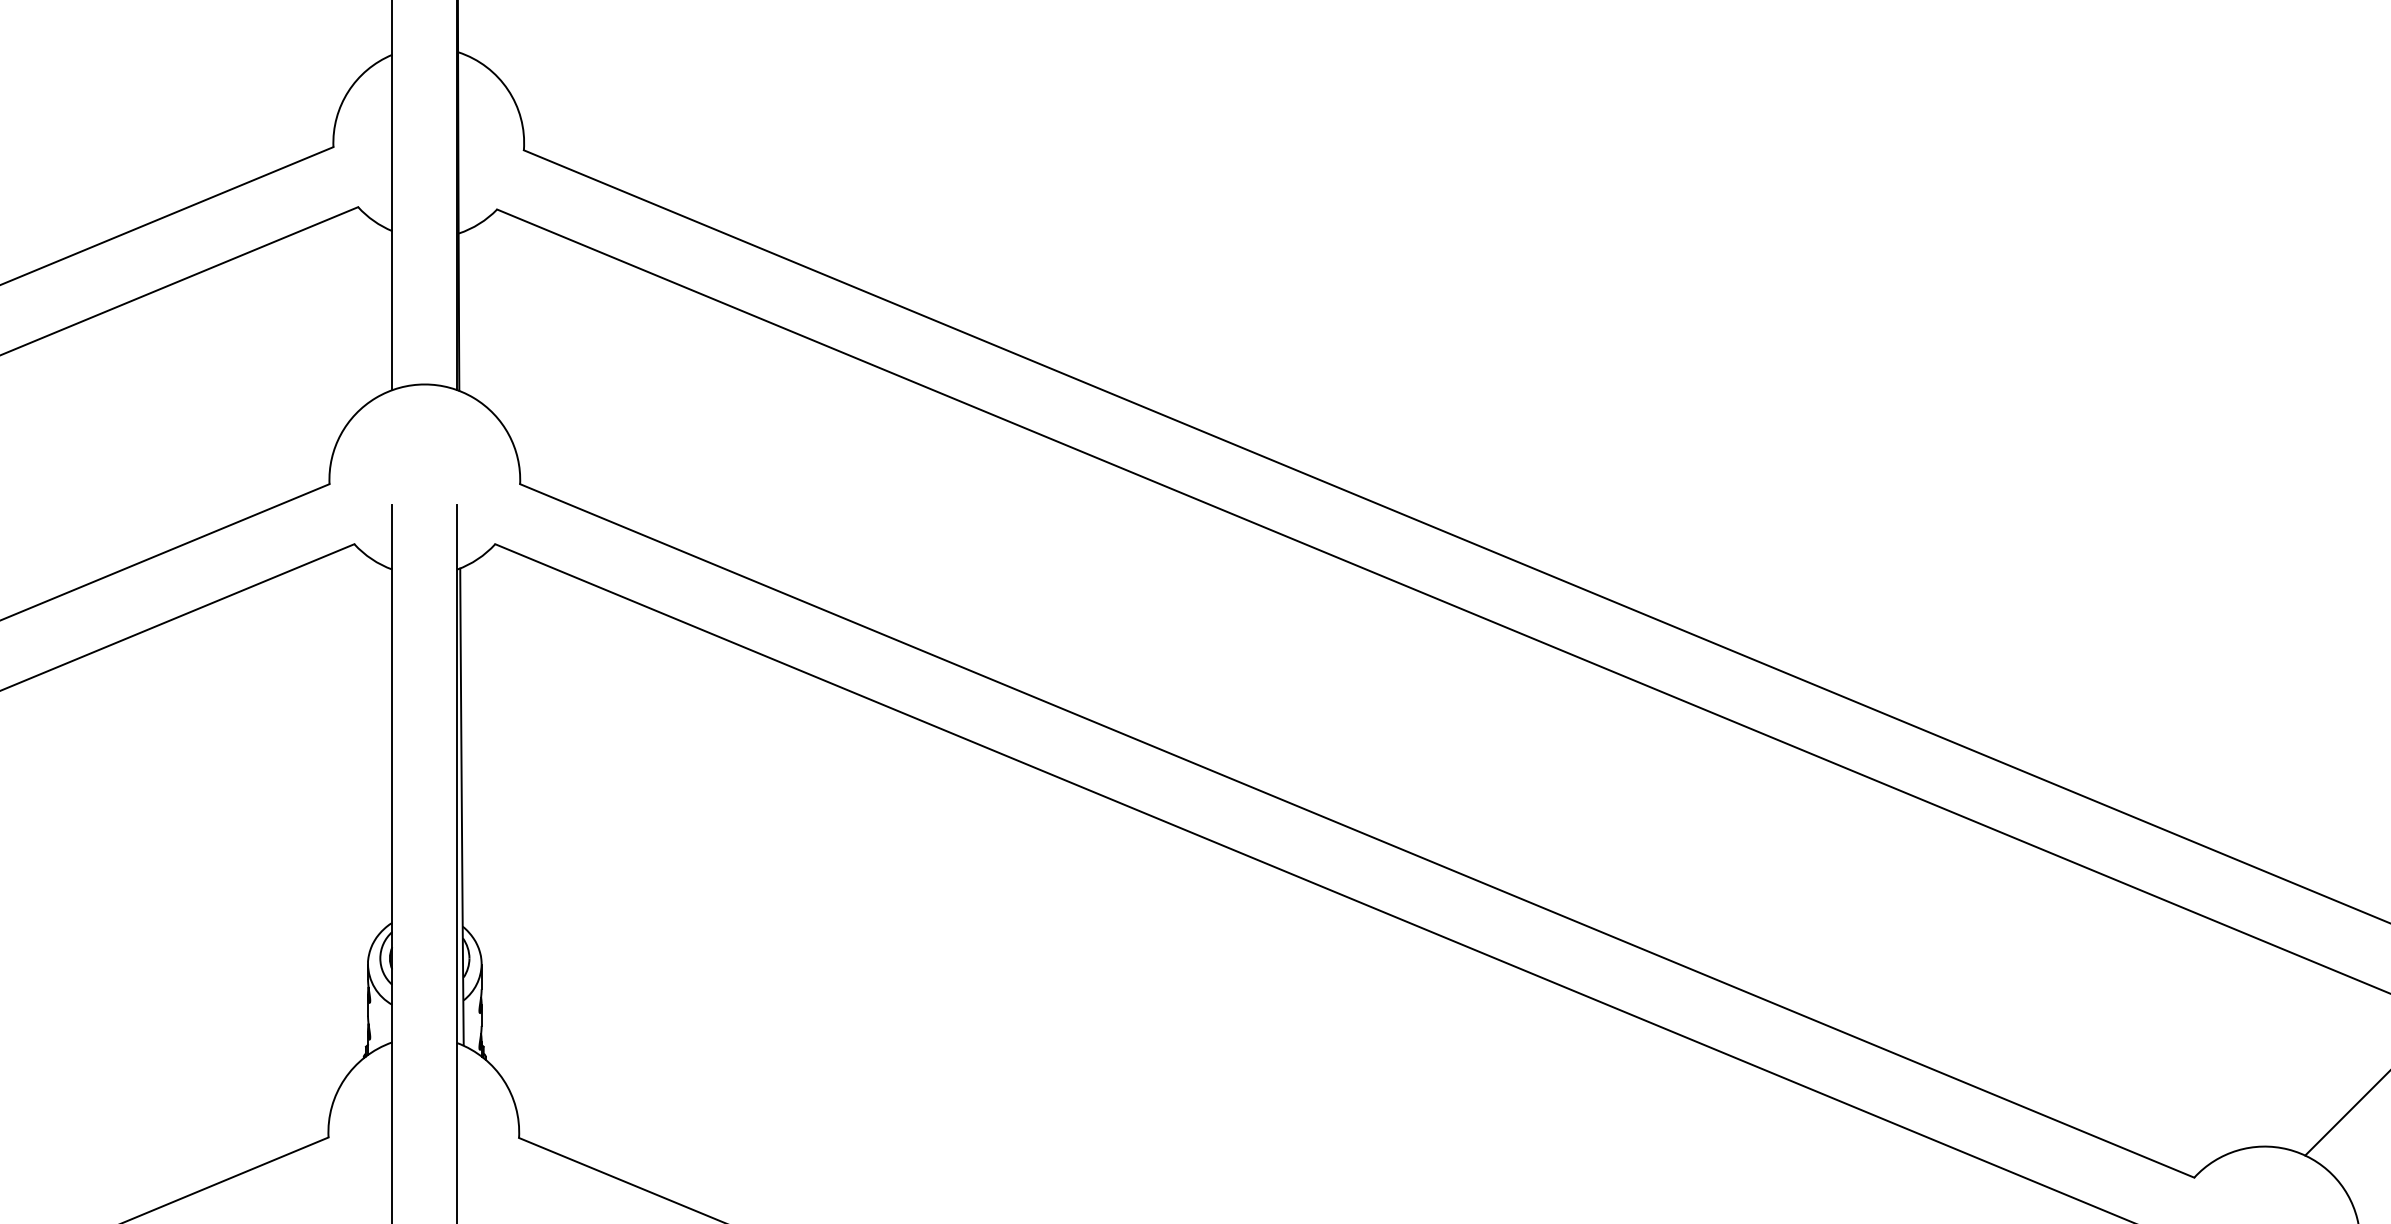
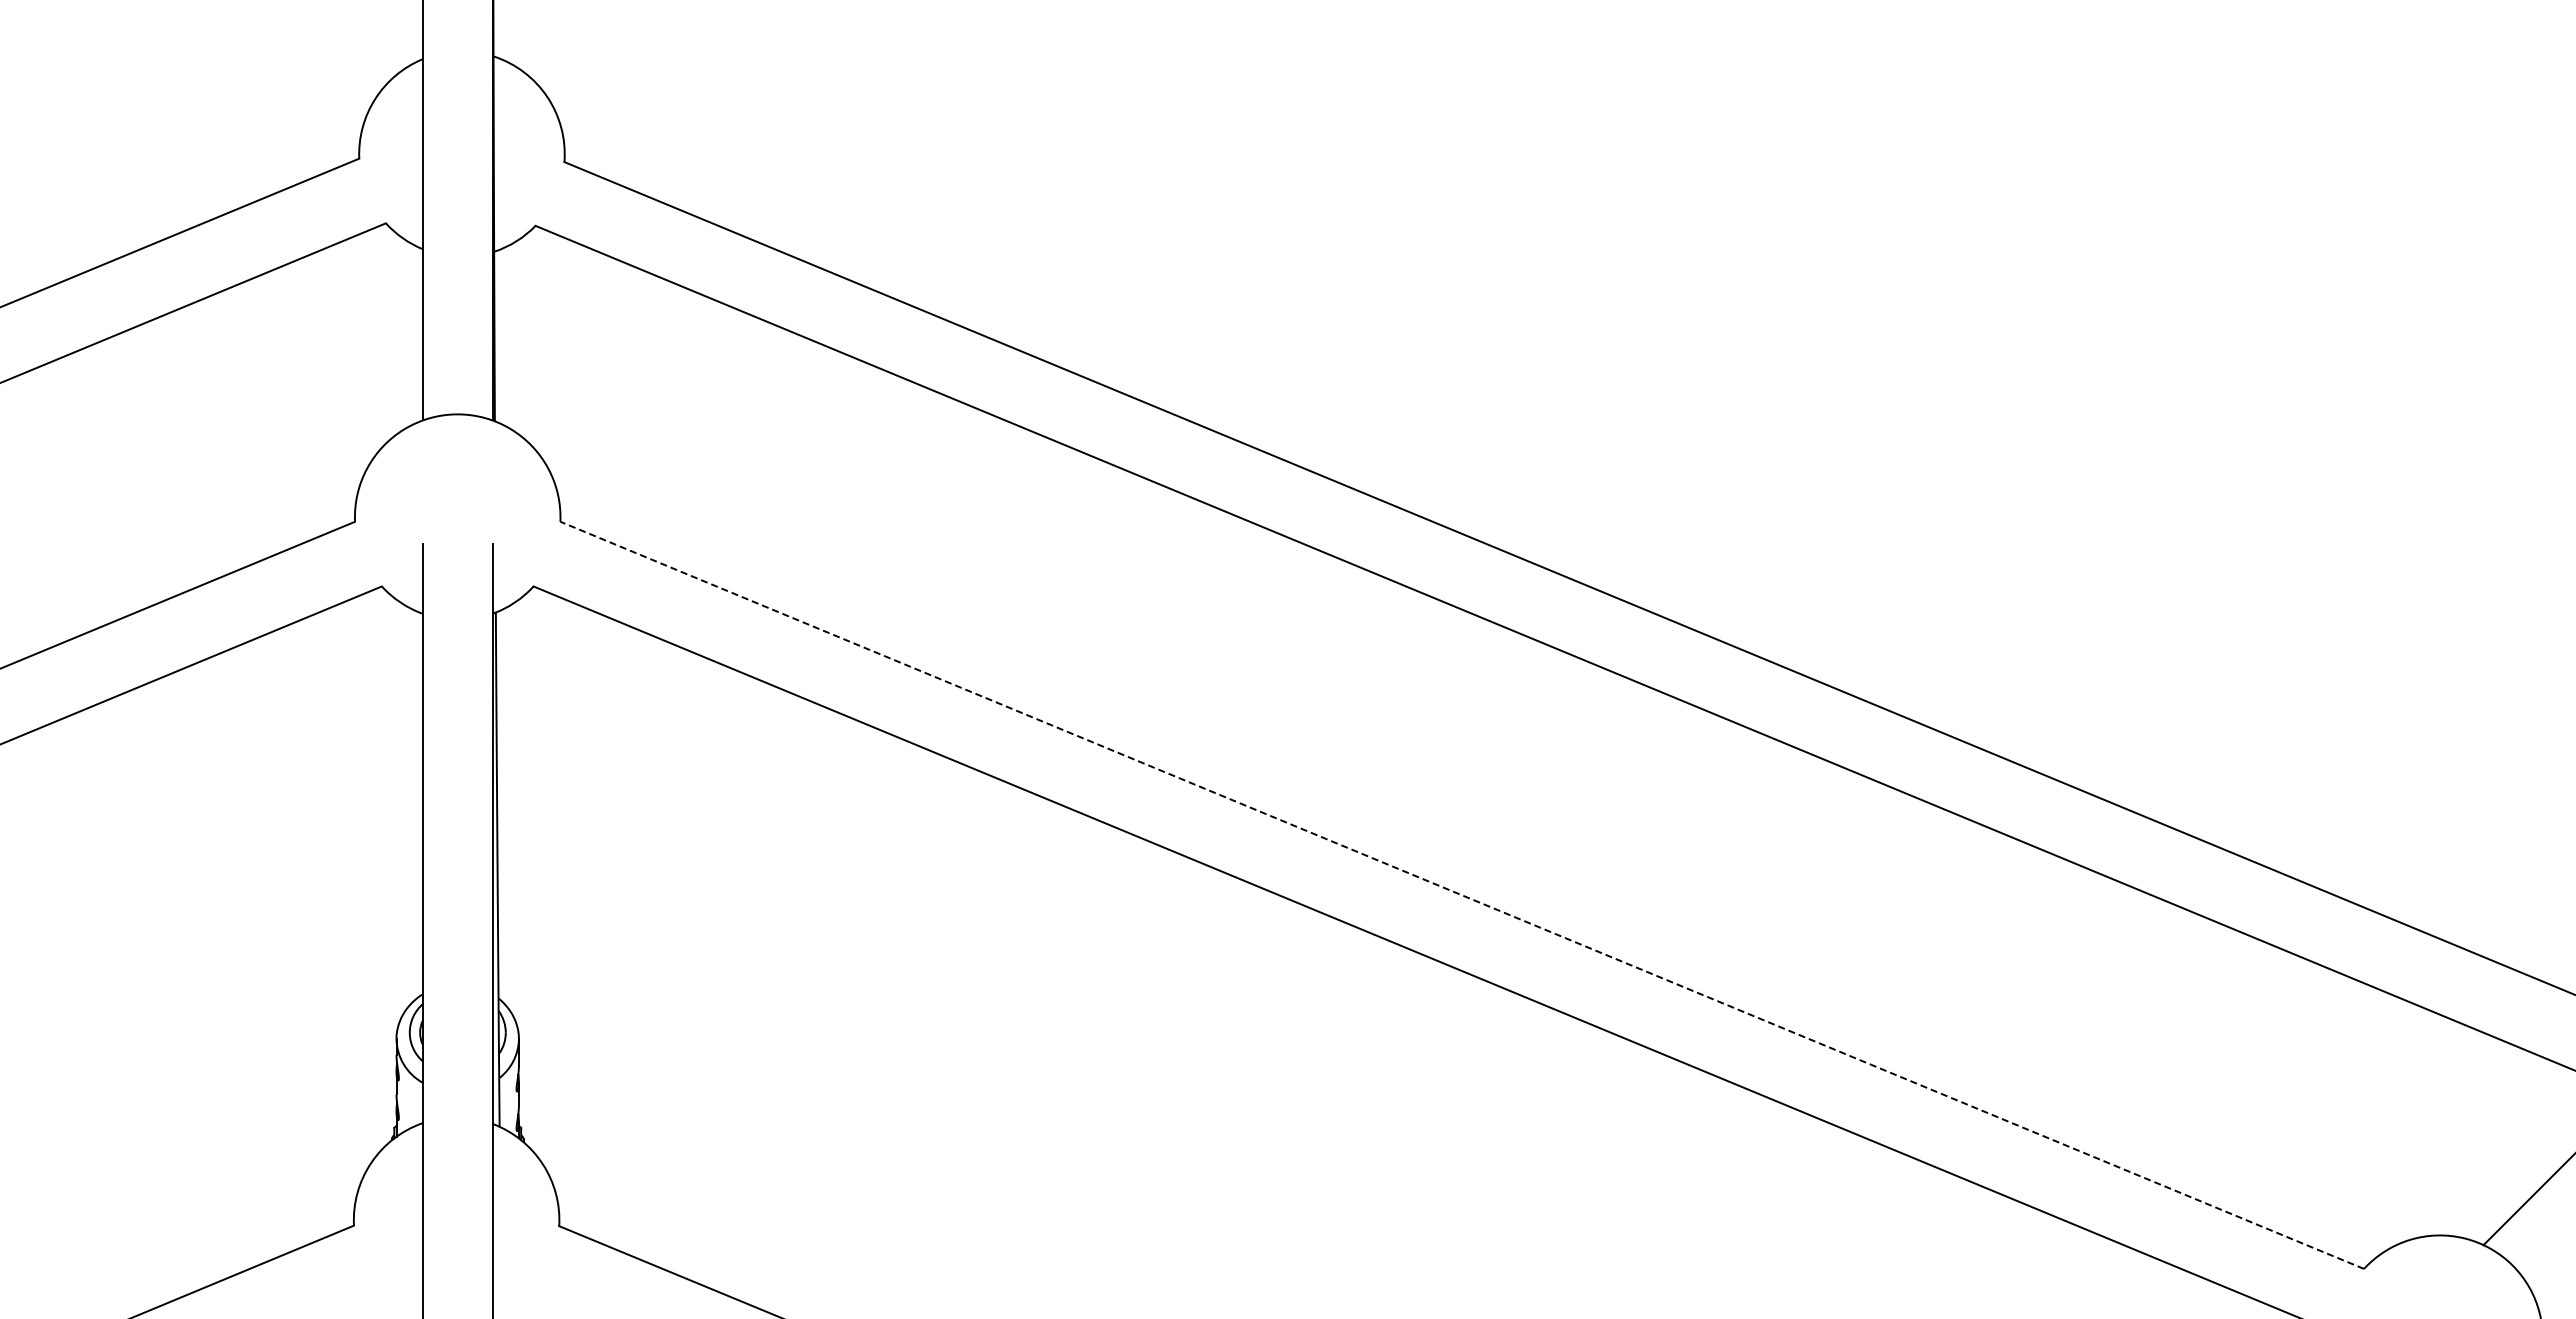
line: (1356, 831) -> (1461, 895), solid -> dashed

